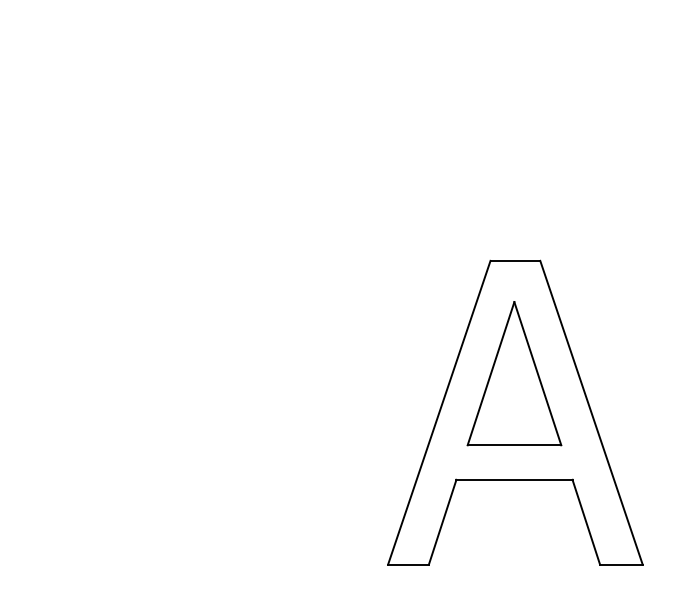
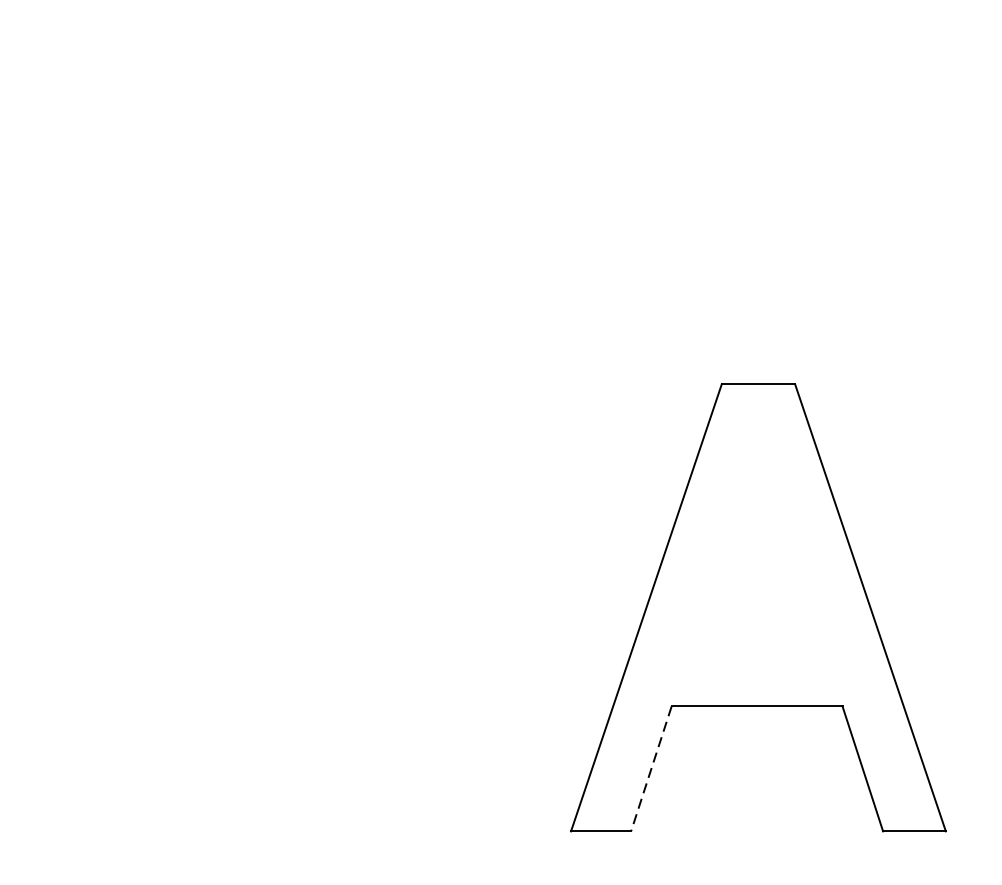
part: (514, 373) -> (757, 549), removed
line: (442, 522) -> (651, 769), solid -> dashed

